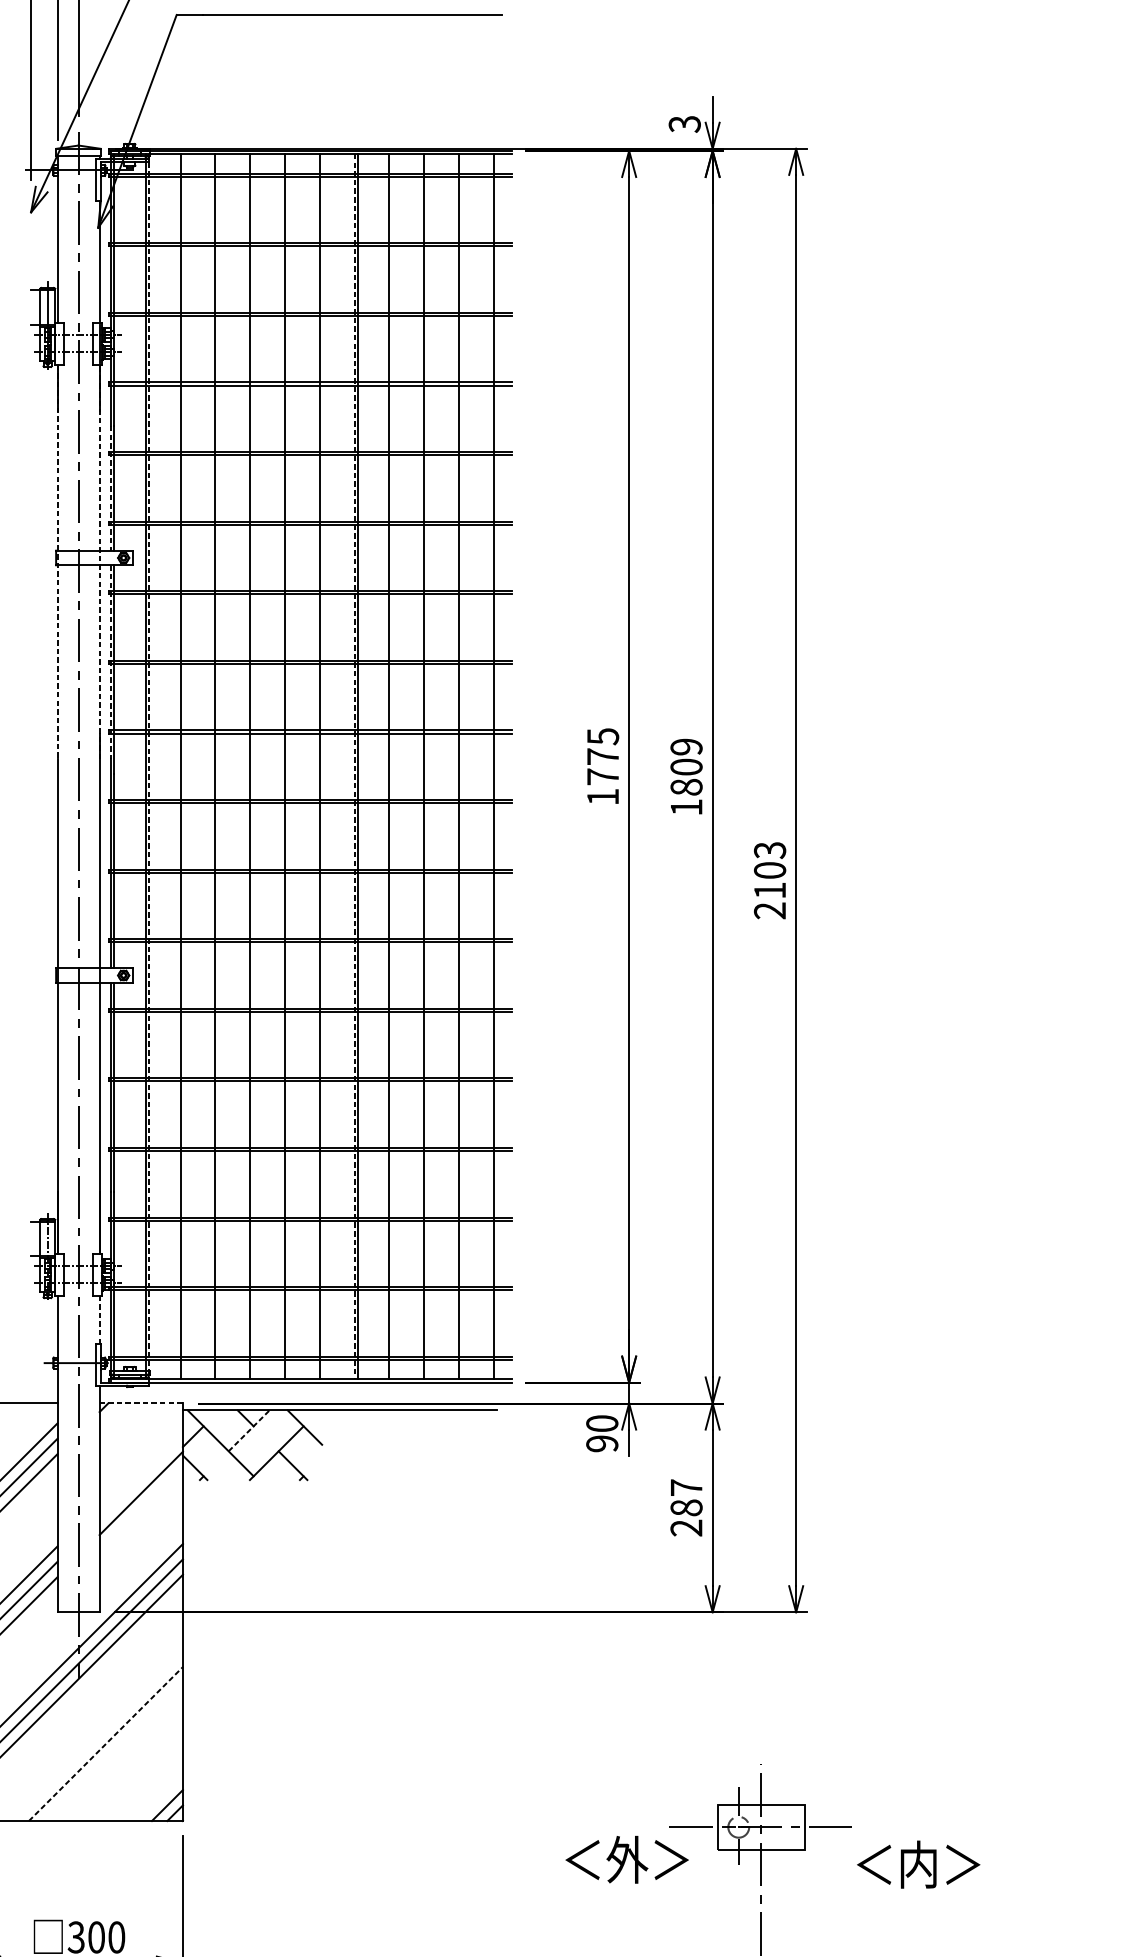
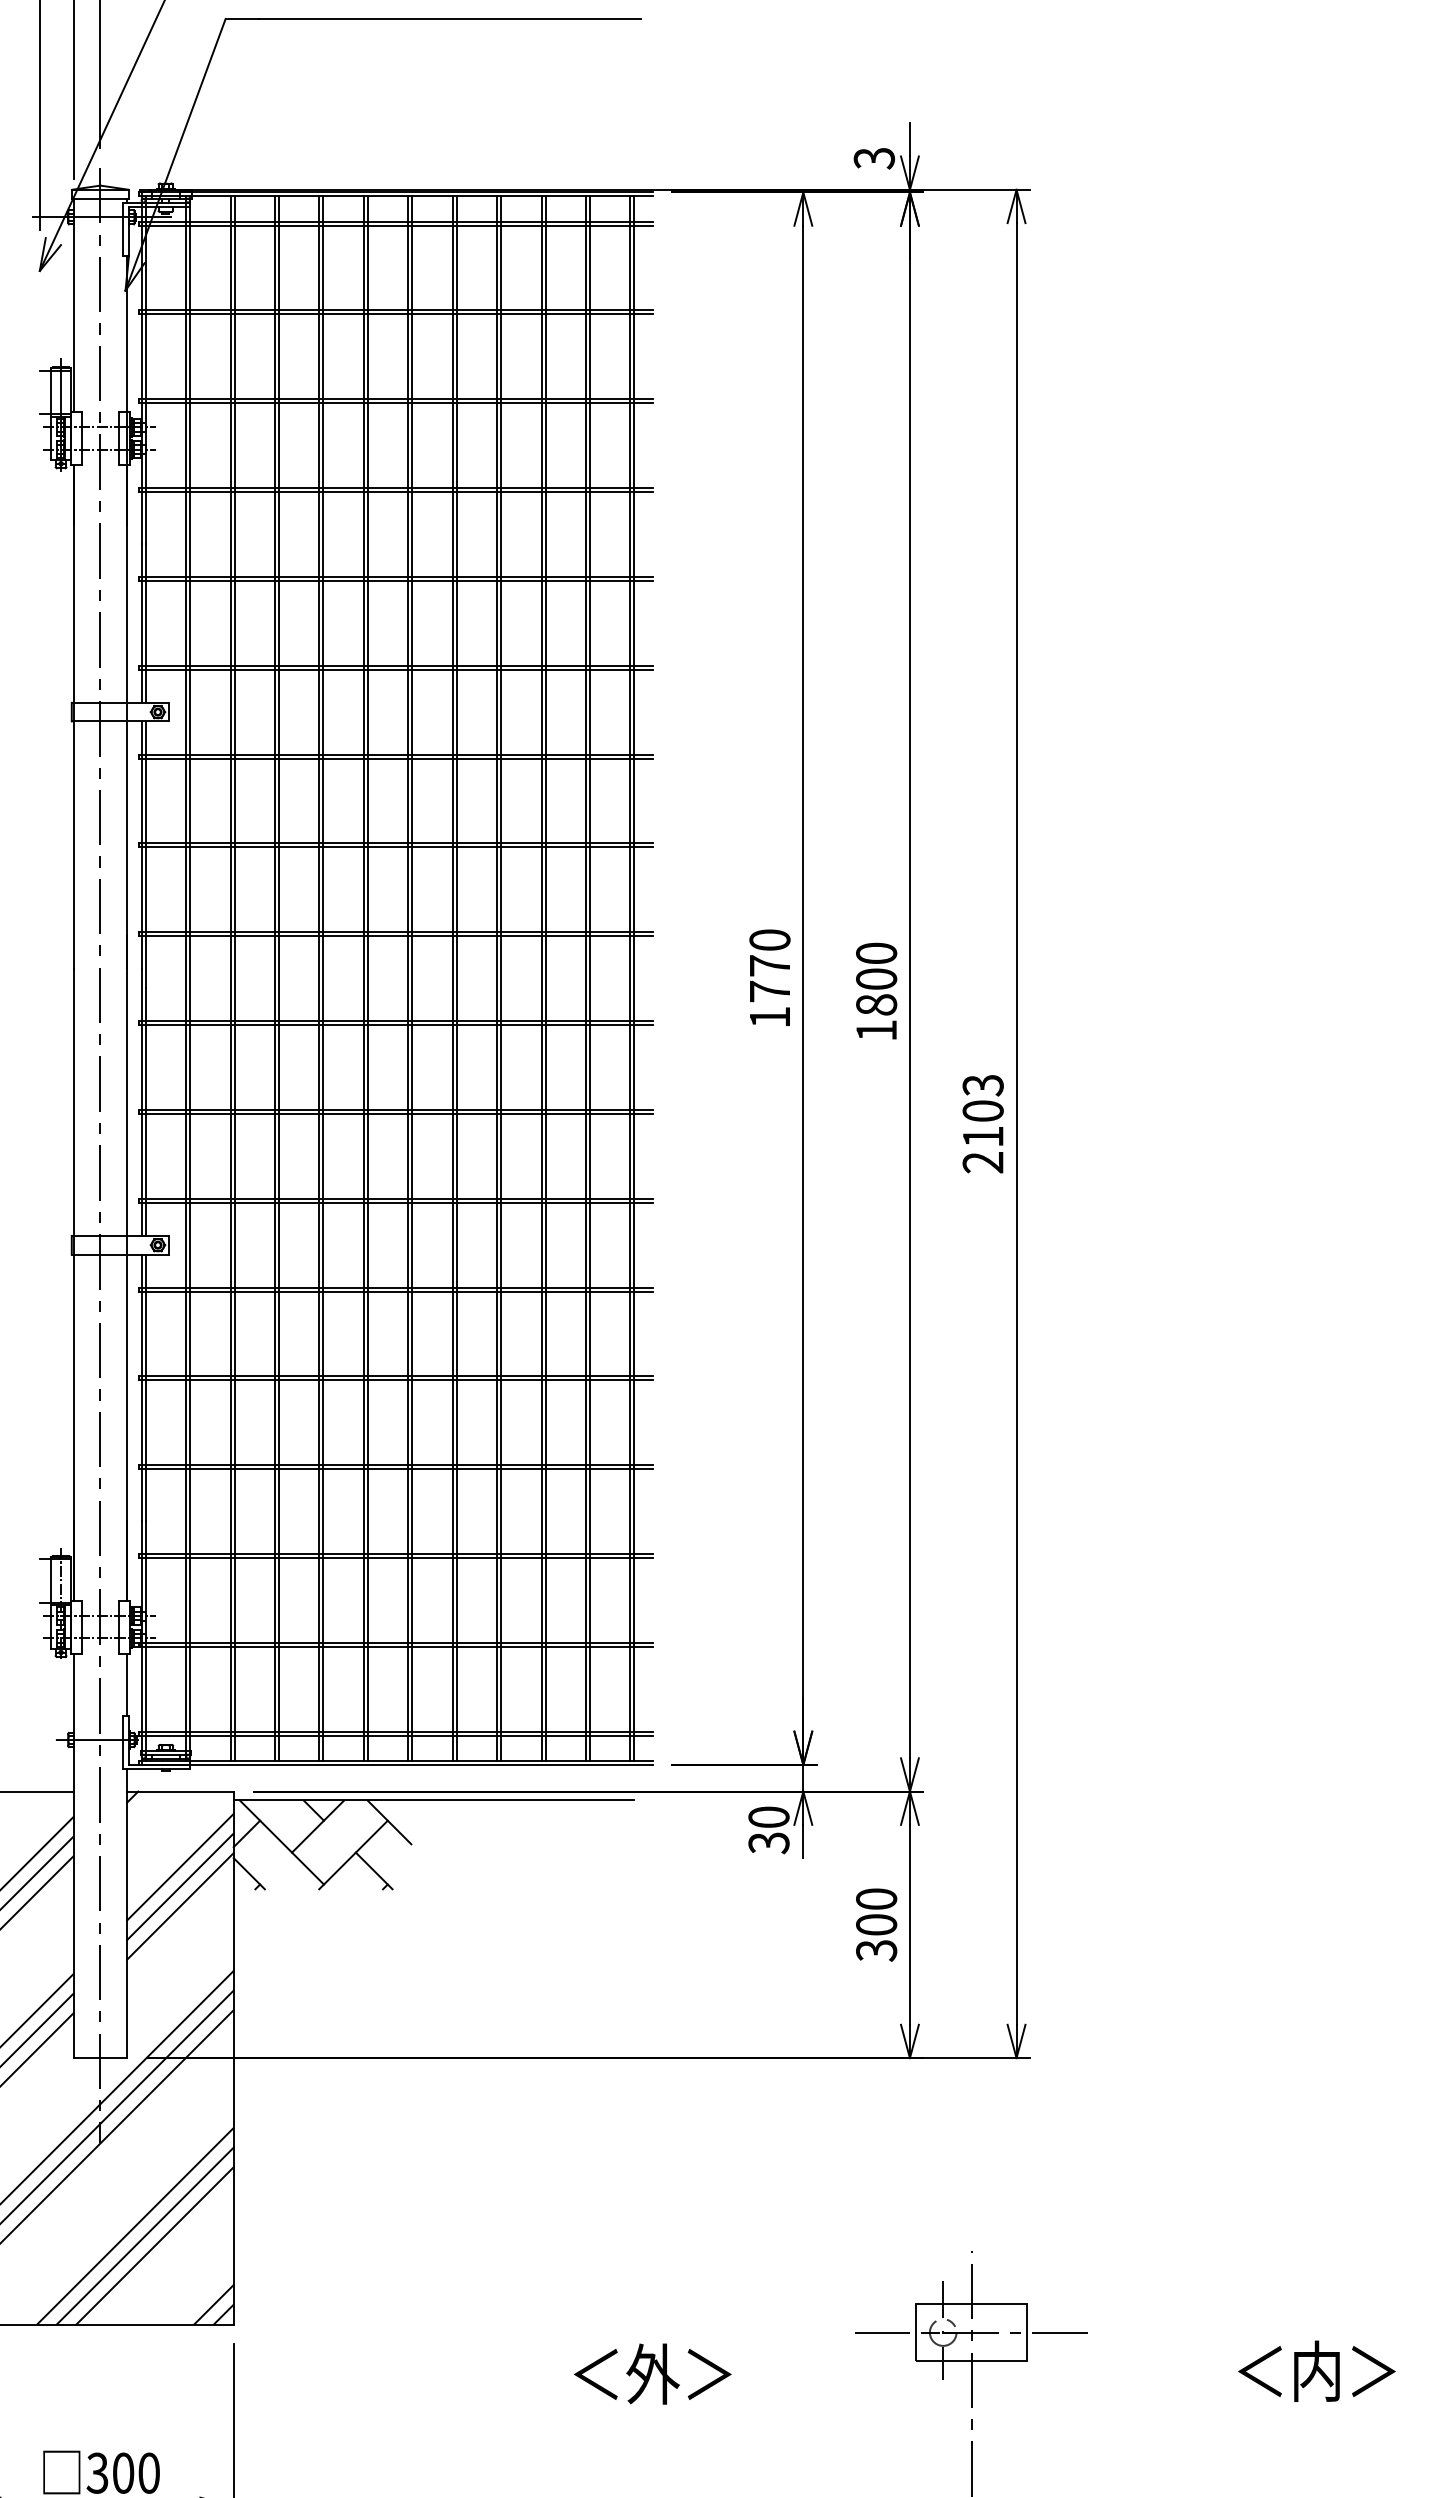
line: (110, 488) -> (141, 623), dashed -> solid
line: (99, 561) -> (127, 716), dashed -> solid
line: (57, 562) -> (73, 717), dashed -> solid
line: (110, 662) -> (141, 845), dashed -> solid
text: (602, 736) -> (769, 940), 1775 -> 1770
text: (686, 747) -> (876, 953), 1809 -> 1800
line: (183, 766) -> (234, 978), added
line: (218, 766) -> (279, 978), added
line: (253, 766) -> (323, 978), added
line: (287, 766) -> (367, 978), added
line: (323, 766) -> (412, 978), added
line: (392, 766) -> (501, 978), added
line: (427, 766) -> (545, 978), added
line: (461, 766) -> (589, 978), added
line: (496, 766) -> (634, 978), added
line: (149, 767) -> (190, 979), dashed -> solid
line: (354, 767) -> (452, 979), dashed -> solid
line: (99, 1319) -> (127, 1684), dashed -> solid
line: (141, 1403) -> (180, 1791), dashed -> solid
line: (249, 1430) -> (318, 1826), dashed -> solid
text: (601, 1444) -> (768, 1843), 90 -> 30
line: (141, 1462) -> (180, 1866), added
line: (141, 1477) -> (180, 1886), added
text: (686, 1507) -> (876, 1924), 287 -> 300
line: (106, 1743) -> (135, 2225), dashed -> solid
line: (113, 1751) -> (144, 2235), added
line: (120, 1759) -> (154, 2245), added
text: (626, 1859) -> (652, 2373), moved
text: (918, 1864) -> (1316, 2370), moved

